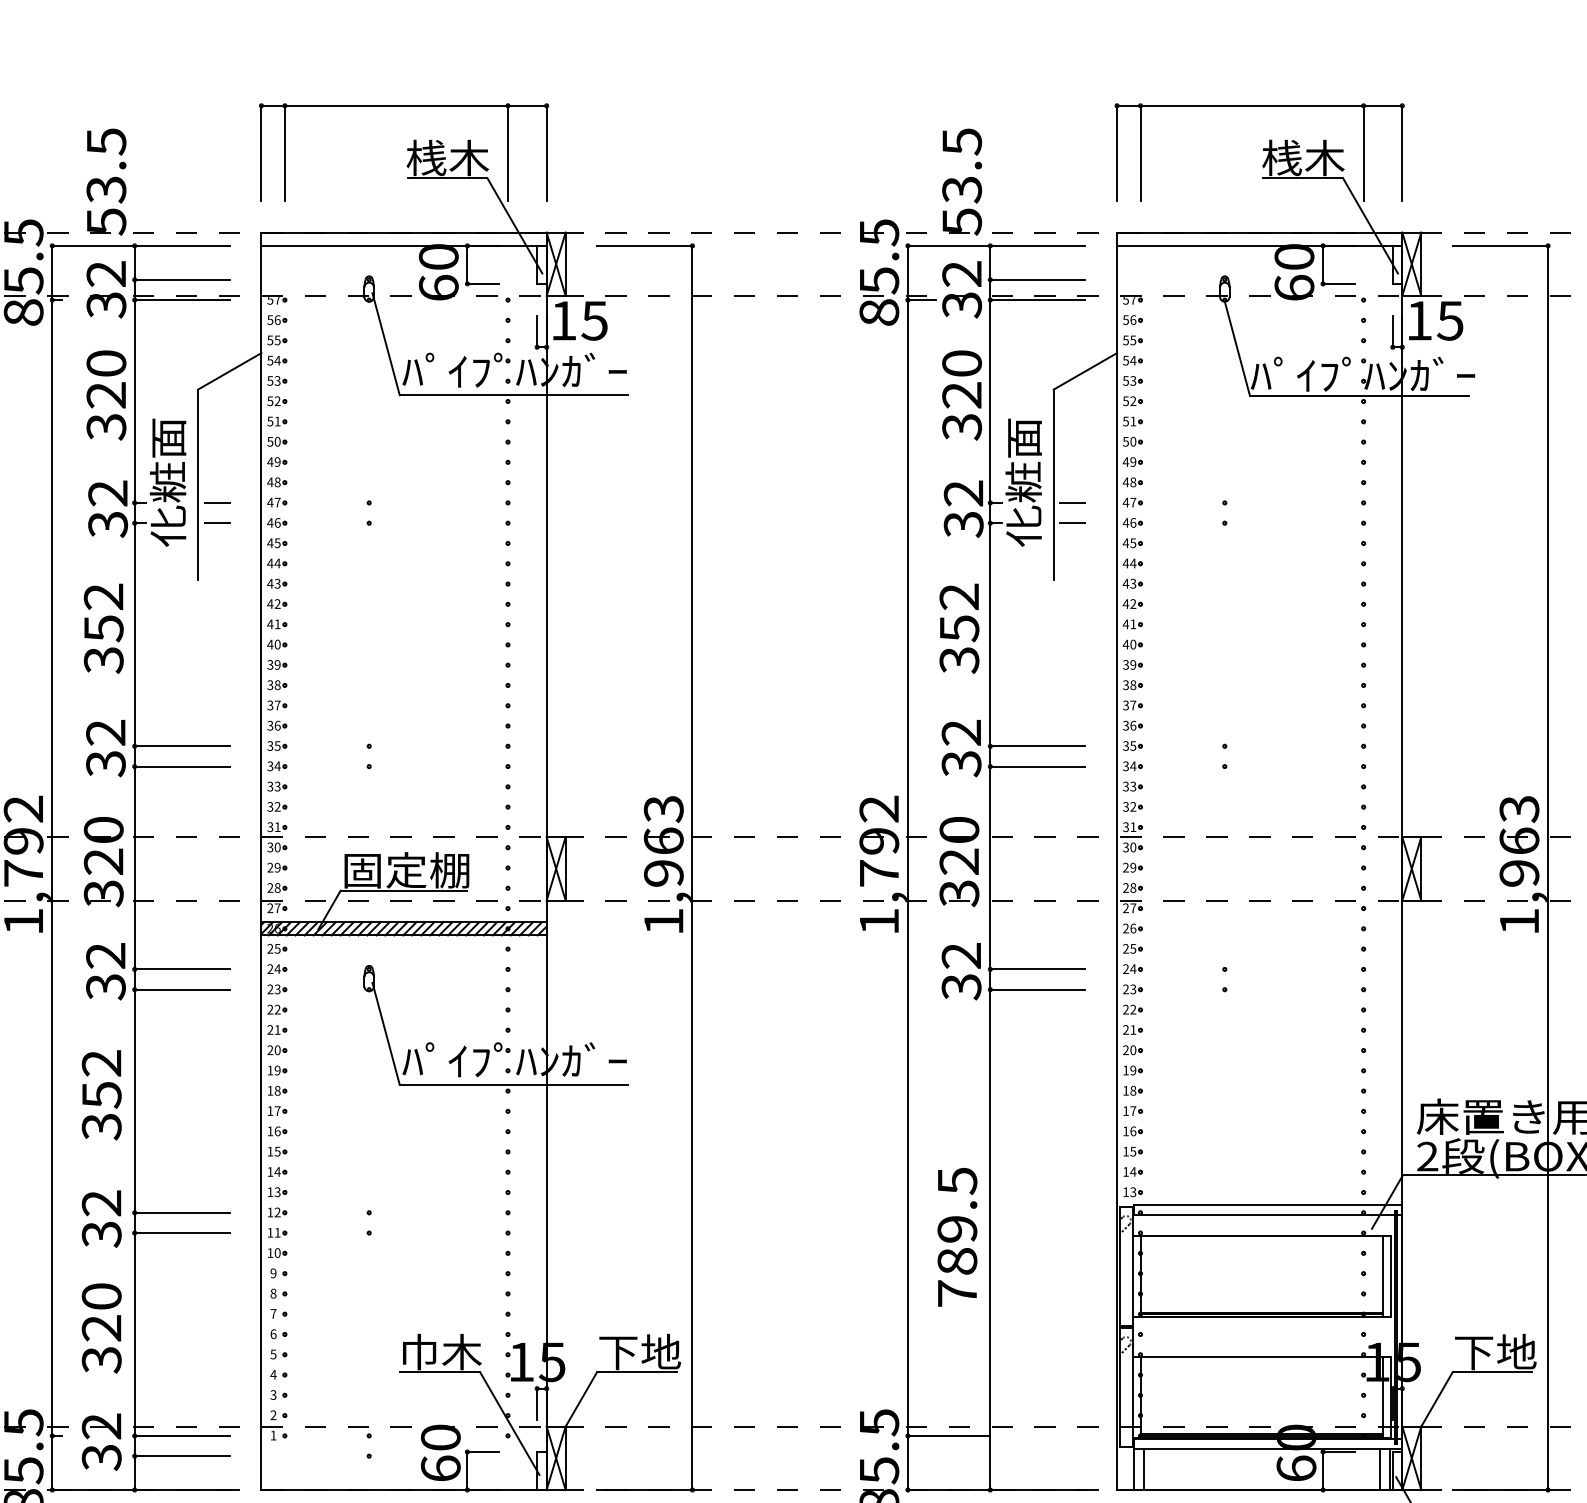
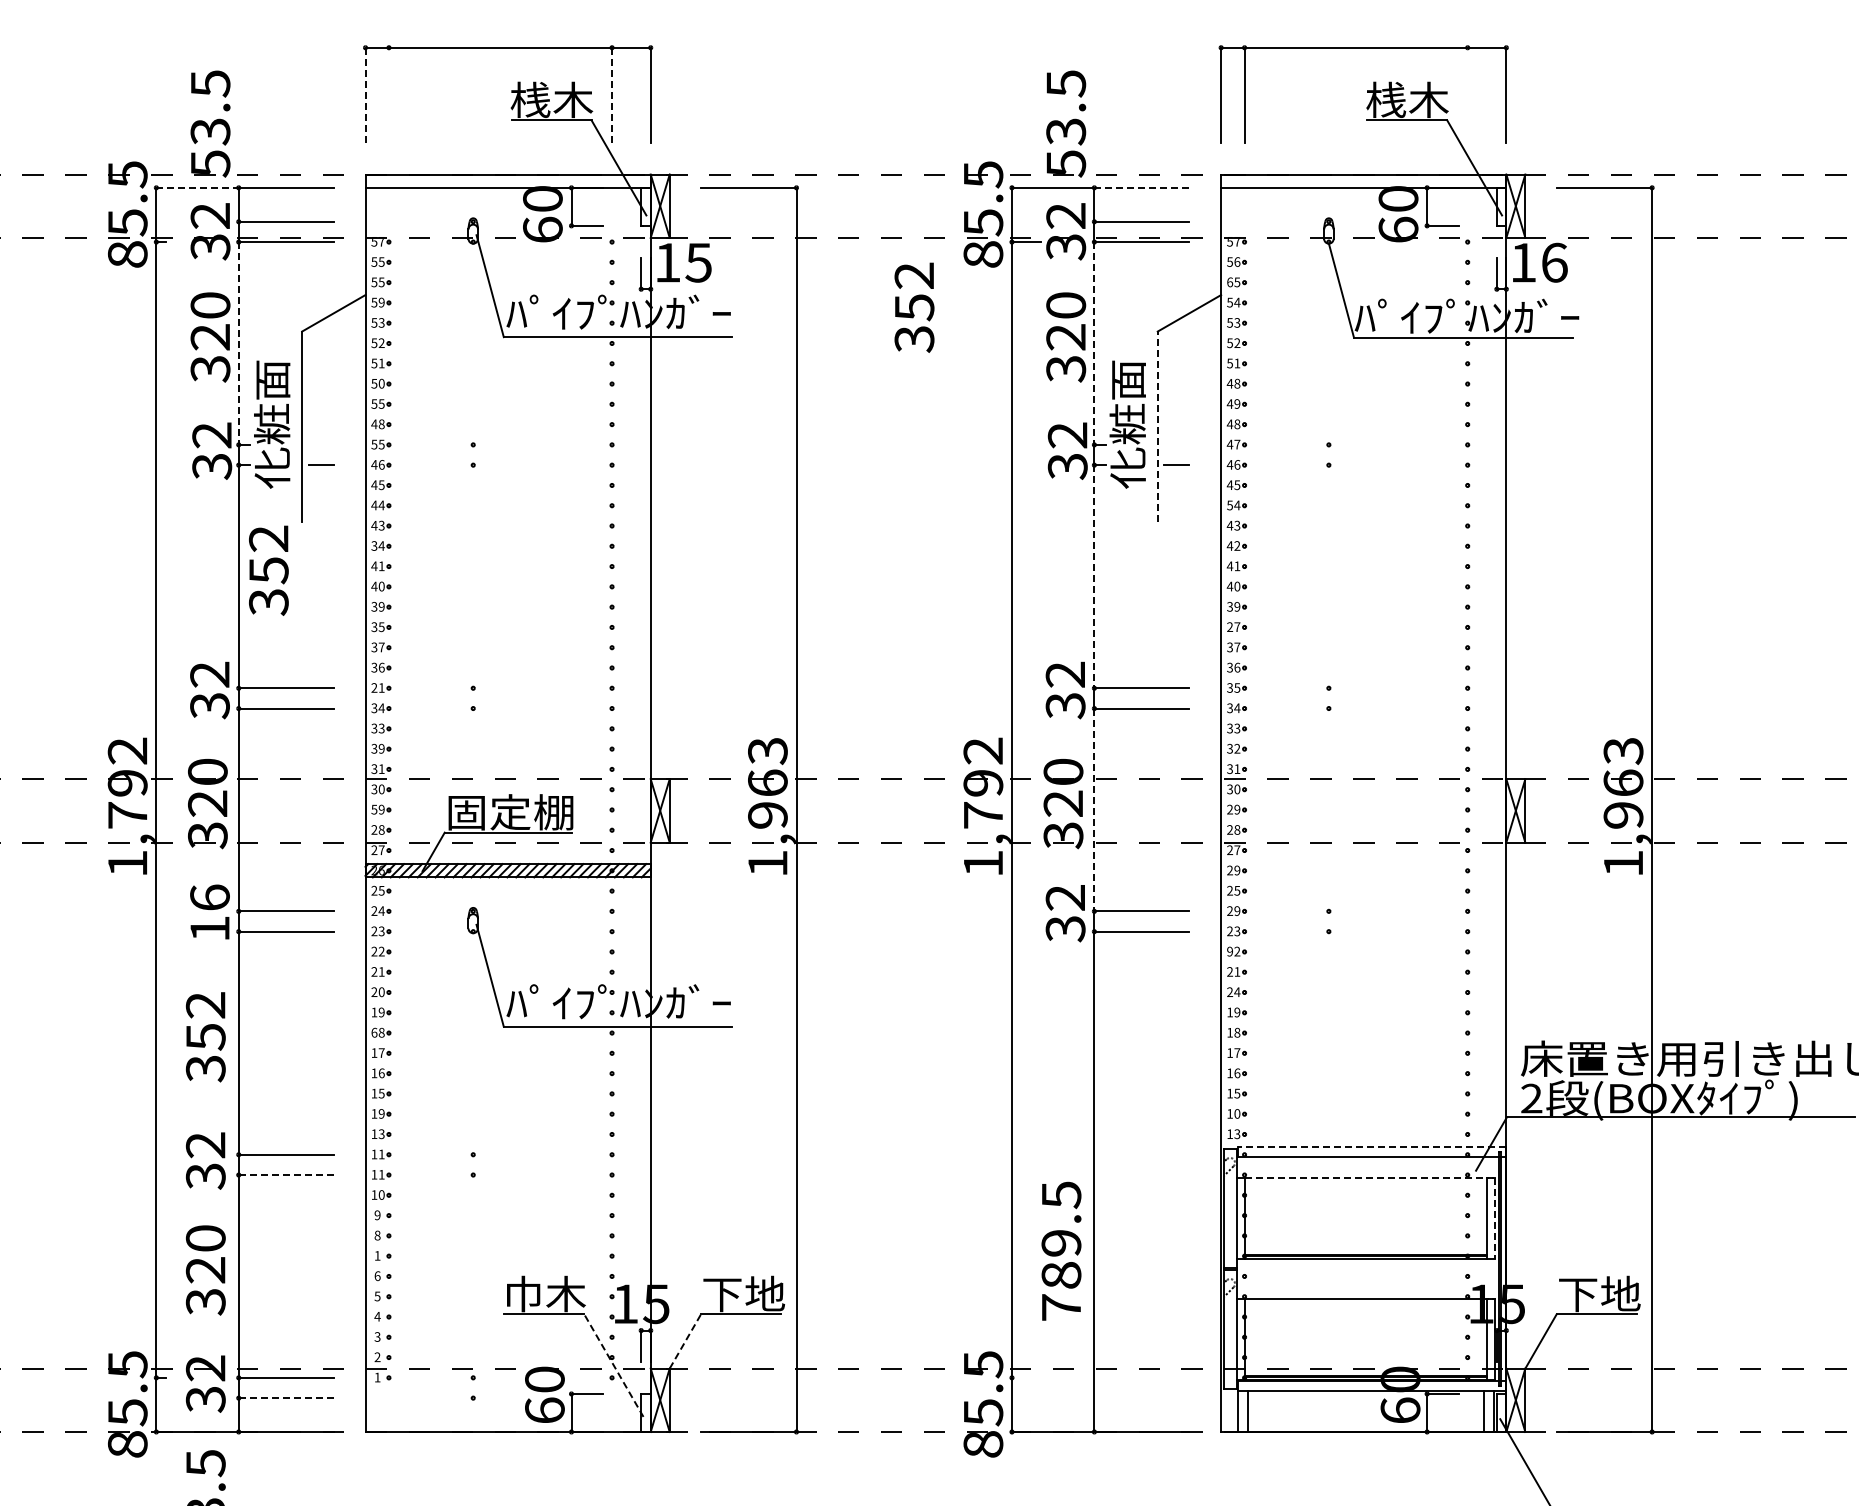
line: (284, 152) -> (388, 94), removed
line: (1363, 152) -> (1467, 94), removed
line: (261, 153) -> (365, 95), solid -> dashed
line: (508, 153) -> (612, 95), solid -> dashed
line: (94, 245) -> (198, 187), solid -> dashed
line: (1037, 245) -> (1141, 187), solid -> dashed
text: (277, 319) -> (381, 261), 56 -> 55
text: (1450, 320) -> (1554, 262), 15 -> 16
text: (1126, 340) -> (1230, 282), 55 -> 65
text: (277, 360) -> (381, 302), 54 -> 59
line: (134, 401) -> (238, 343), solid -> dashed
line: (990, 401) -> (1094, 343), solid -> dashed
text: (1129, 441) -> (1233, 383), 50 -> 48
text: (273, 461) -> (377, 403), 49 -> 55
line: (1053, 484) -> (1157, 426), solid -> dashed
line: (216, 502) -> (320, 444), removed
text: (273, 502) -> (377, 444), 47 -> 55
line: (1072, 502) -> (1176, 444), removed
text: (1125, 563) -> (1229, 505), 44 -> 54
text: (273, 603) -> (377, 545), 42 -> 34
text: (103, 628) -> (268, 570), moved
text: (959, 628) -> (914, 307), moved
line: (990, 634) -> (1094, 576), solid -> dashed
text: (277, 684) -> (381, 626), 38 -> 35
text: (1129, 685) -> (1233, 627), 38 -> 27
text: (273, 745) -> (377, 687), 35 -> 21
text: (277, 806) -> (381, 748), 32 -> 39
text: (270, 867) -> (374, 809), 29 -> 59
line: (990, 868) -> (1094, 810), solid -> dashed
text: (1133, 928) -> (1237, 870), 26 -> 29
text: (1133, 968) -> (1237, 910), 24 -> 29
text: (105, 971) -> (209, 913), 32 -> 16
text: (1125, 1009) -> (1229, 951), 22 -> 92
text: (1133, 1050) -> (1237, 992), 20 -> 24
text: (270, 1090) -> (374, 1032), 18 -> 68
text: (277, 1171) -> (381, 1113), 14 -> 19
text: (1133, 1171) -> (1237, 1113), 14 -> 10
line: (1267, 1205) -> (1371, 1147), solid -> dashed
text: (277, 1212) -> (381, 1154), 12 -> 11
line: (182, 1233) -> (286, 1175), solid -> dashed
line: (1262, 1235) -> (1366, 1177), solid -> dashed
text: (957, 1236) -> (1061, 1250), moved
line: (1390, 1276) -> (1494, 1218), solid -> dashed
text: (273, 1313) -> (377, 1255), 7 -> 1
line: (581, 1399) -> (685, 1341), solid -> dashed
line: (509, 1423) -> (613, 1365), solid -> dashed
line: (948, 1435) -> (1052, 1377), removed
line: (182, 1456) -> (286, 1398), solid -> dashed

